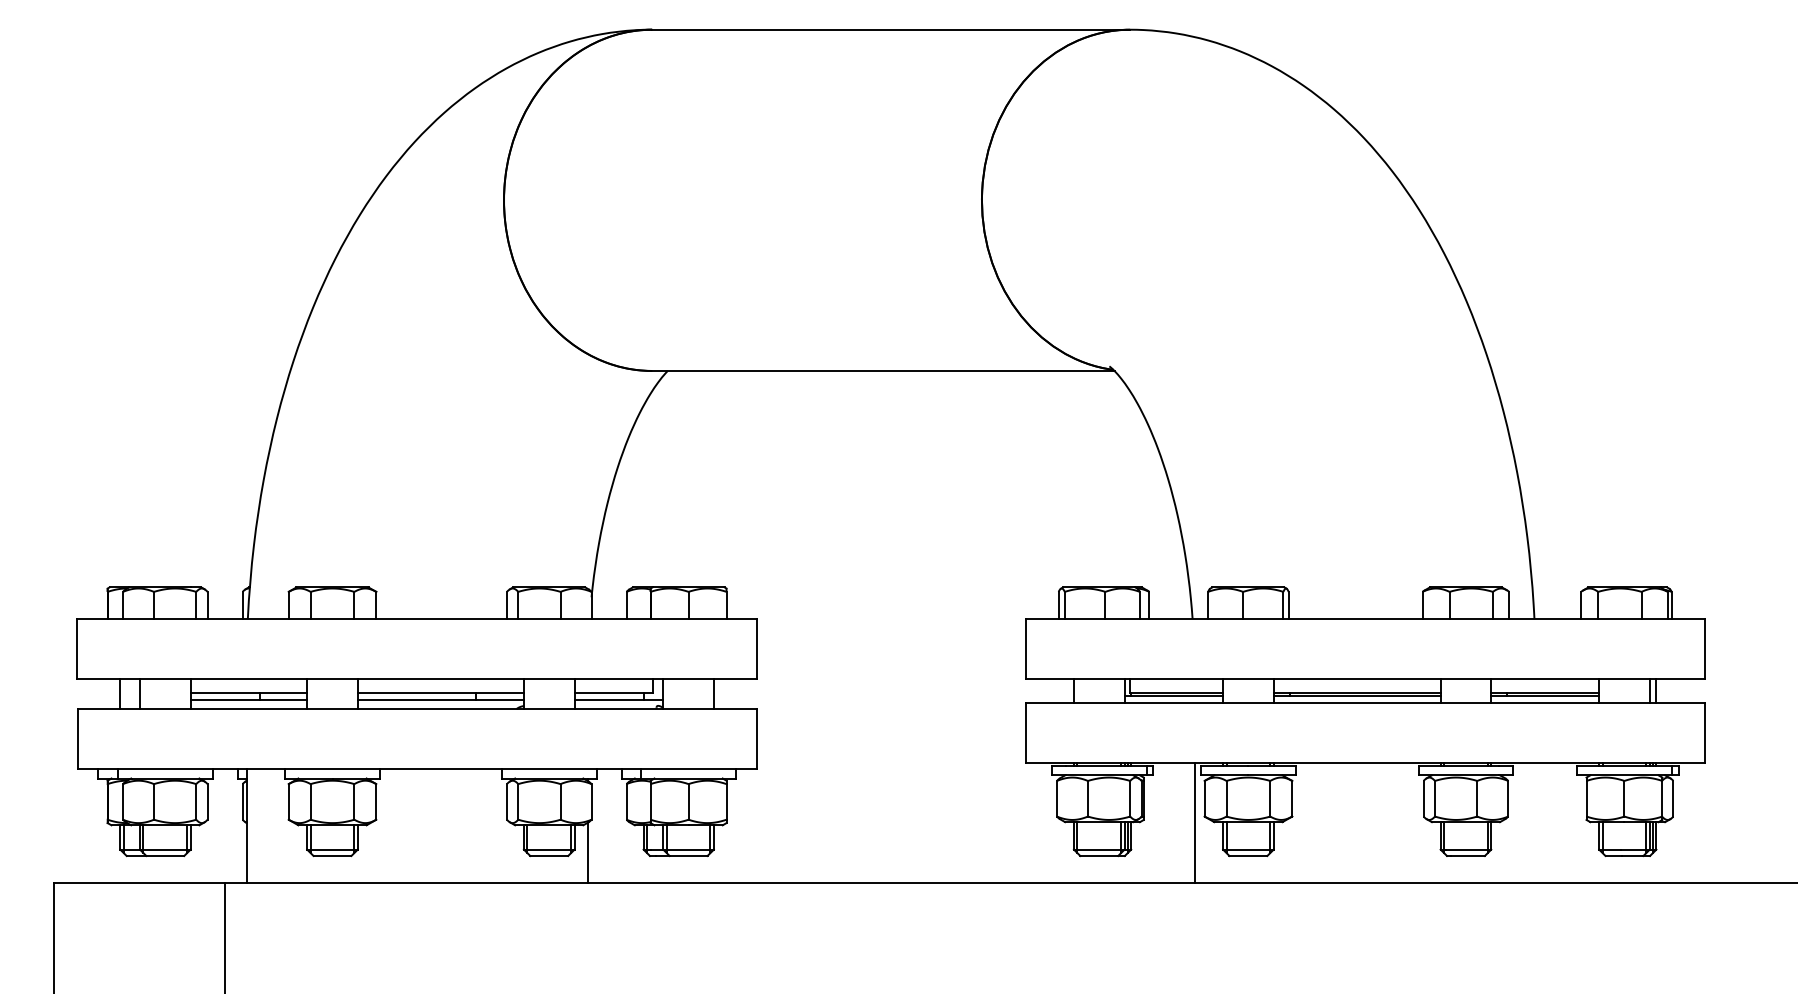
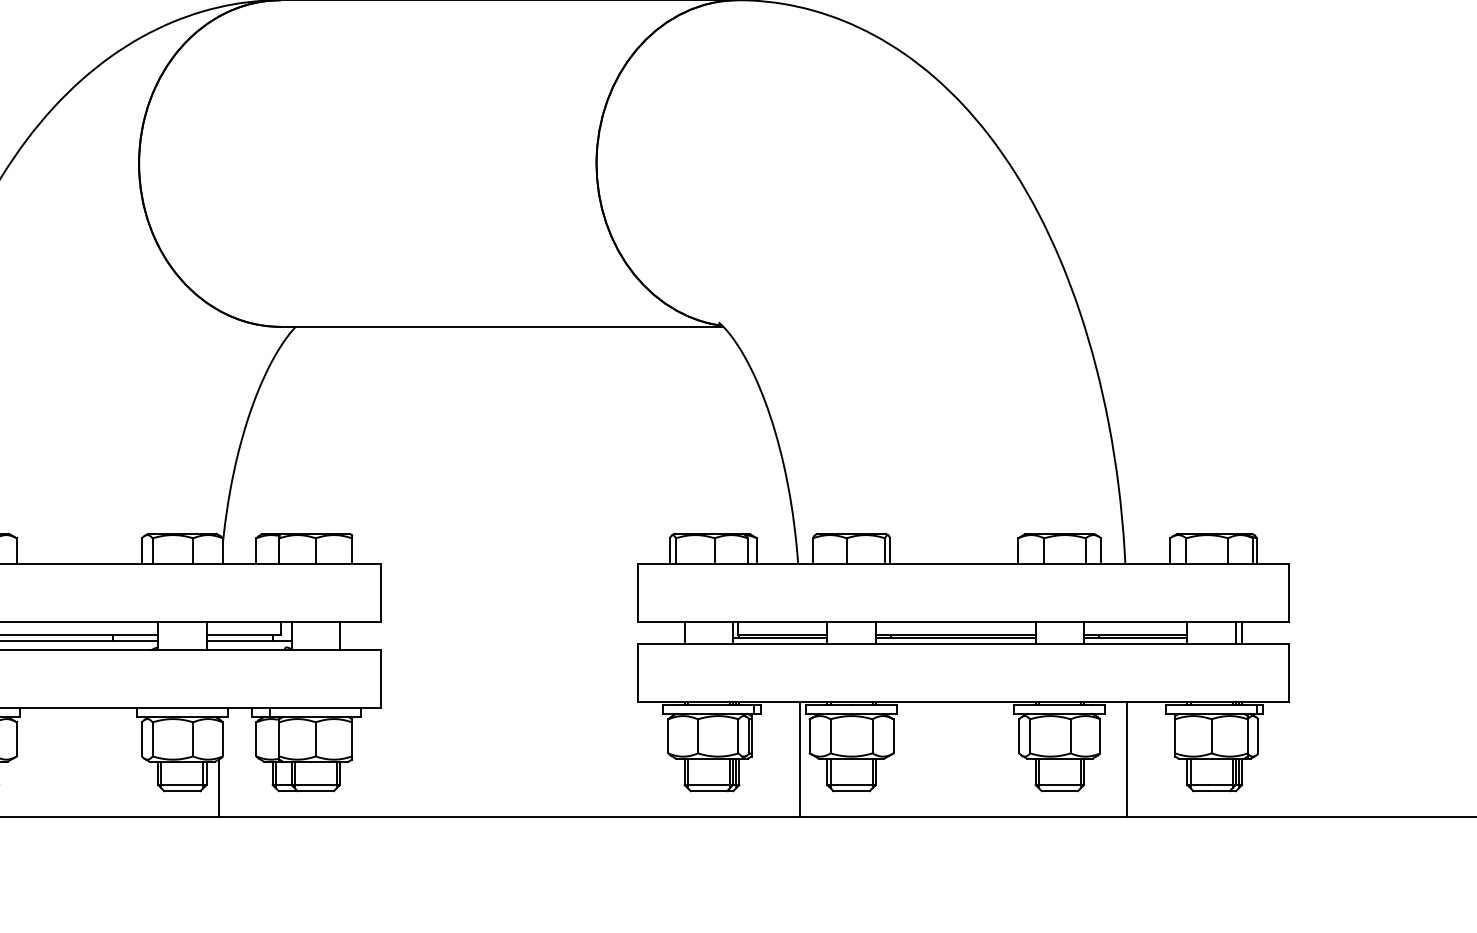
line: (1535, 822) -> (1126, 759), added

